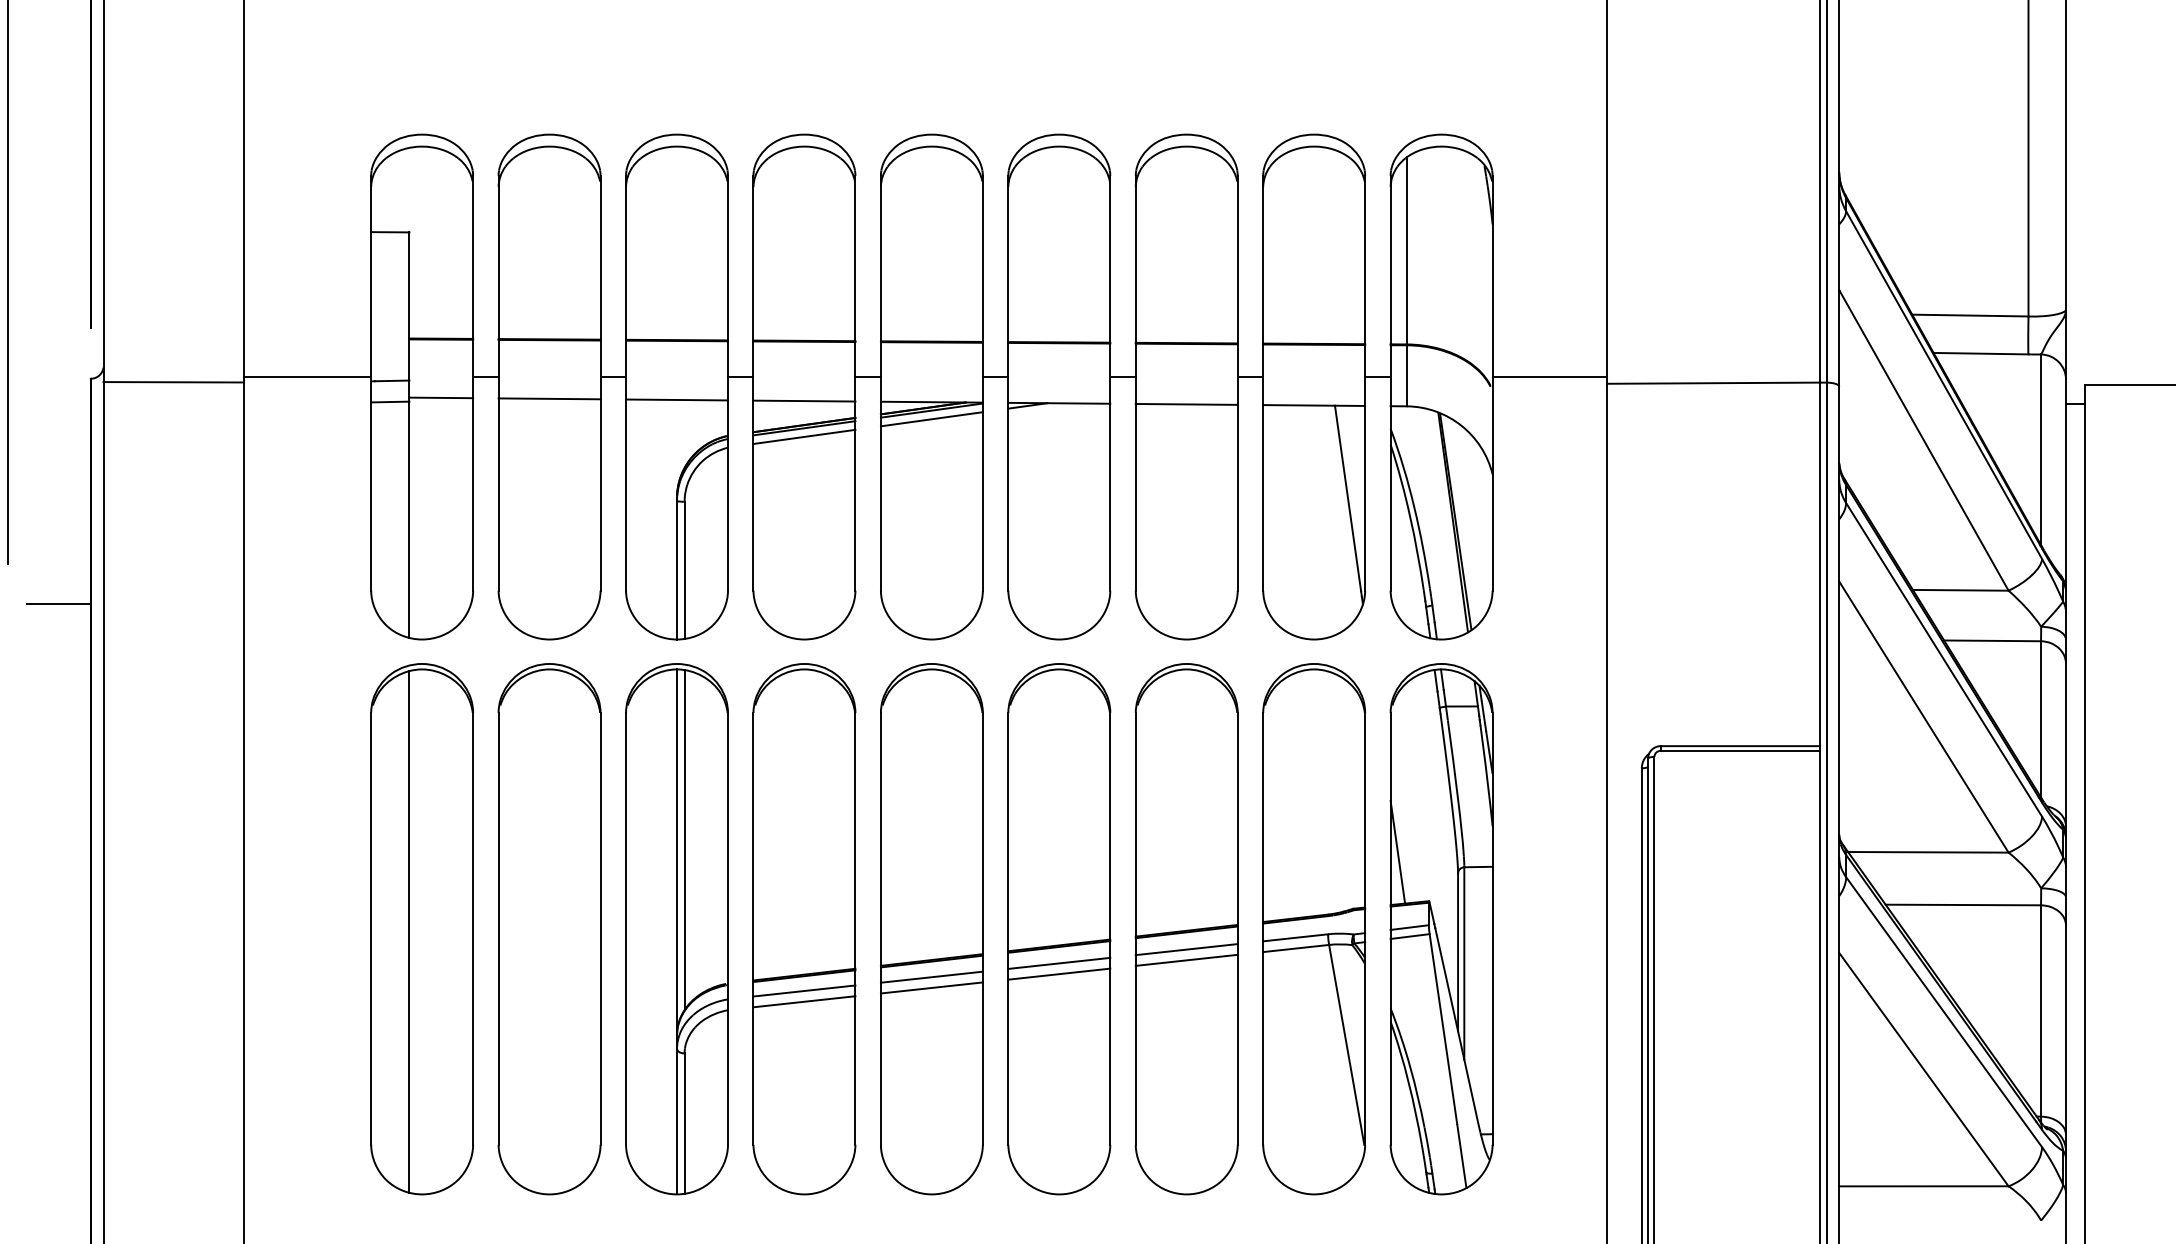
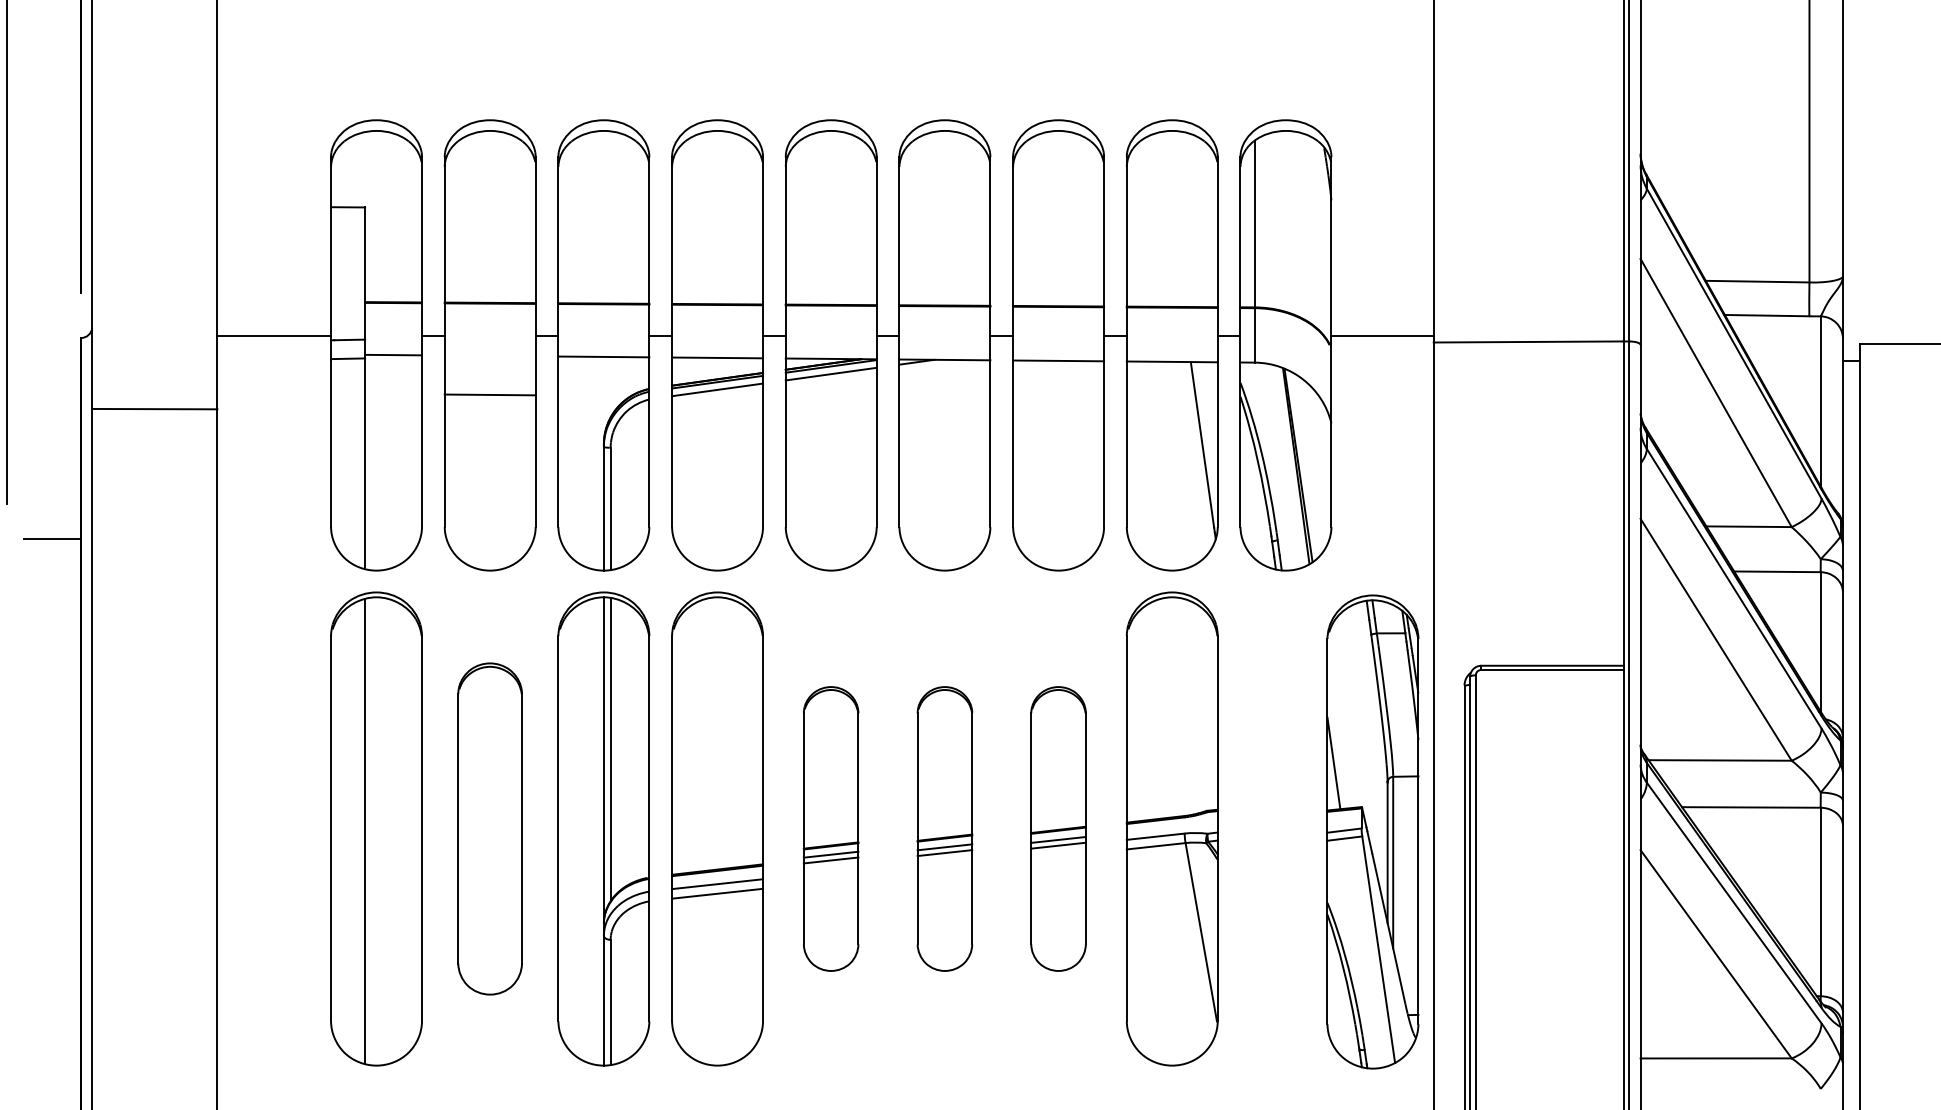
line: (173, 381) -> (154, 408), moved
line: (548, 398) -> (489, 394), moved
part: (548, 928) -> (489, 828), size x0.7
part: (931, 928) -> (830, 828), size x0.6
part: (1058, 928) -> (944, 828), size x0.6
part: (1186, 928) -> (1058, 828), size x0.6
part: (1441, 928) -> (1372, 831), moved

